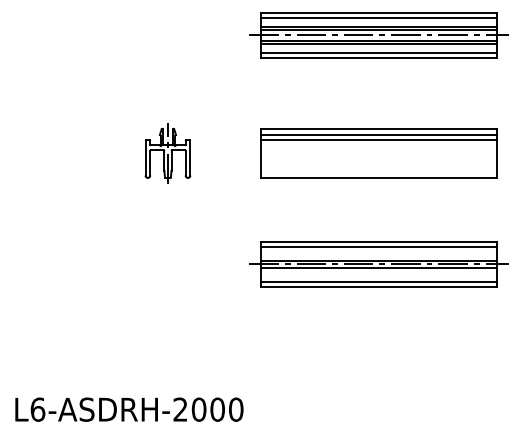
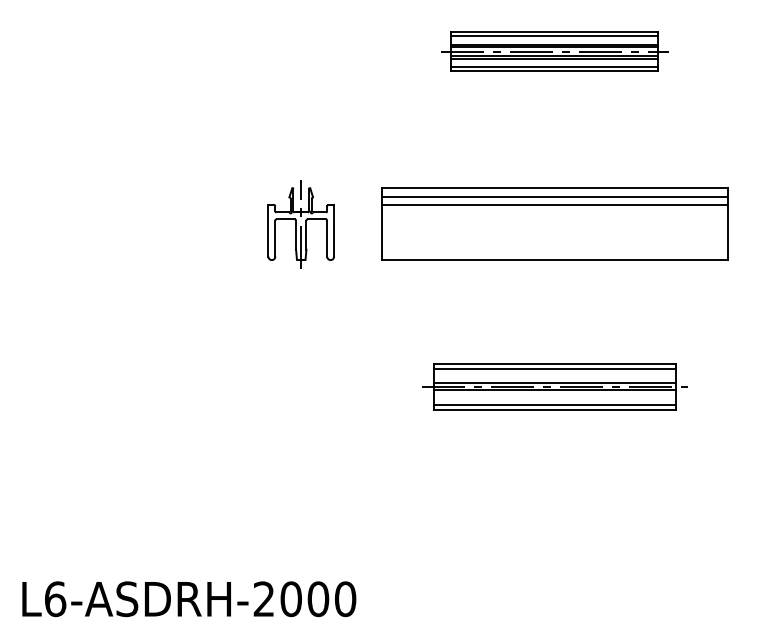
part: (378, 35) -> (553, 51), size x0.6
part: (167, 153) -> (300, 224), moved
part: (378, 264) -> (553, 386), size x0.7

